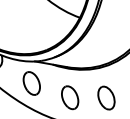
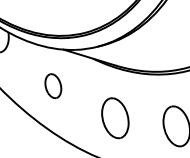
part: (31, 83) -> (53, 86), size x0.6

